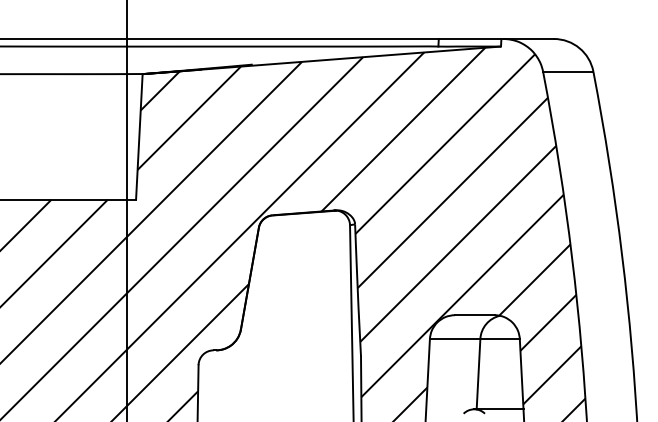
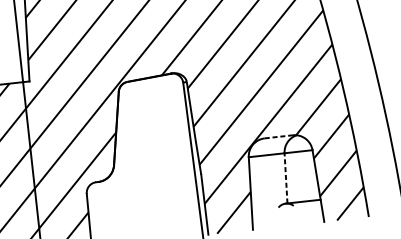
line: (474, 315) -> (278, 137), solid -> dashed
line: (478, 373) -> (285, 177), solid -> dashed

